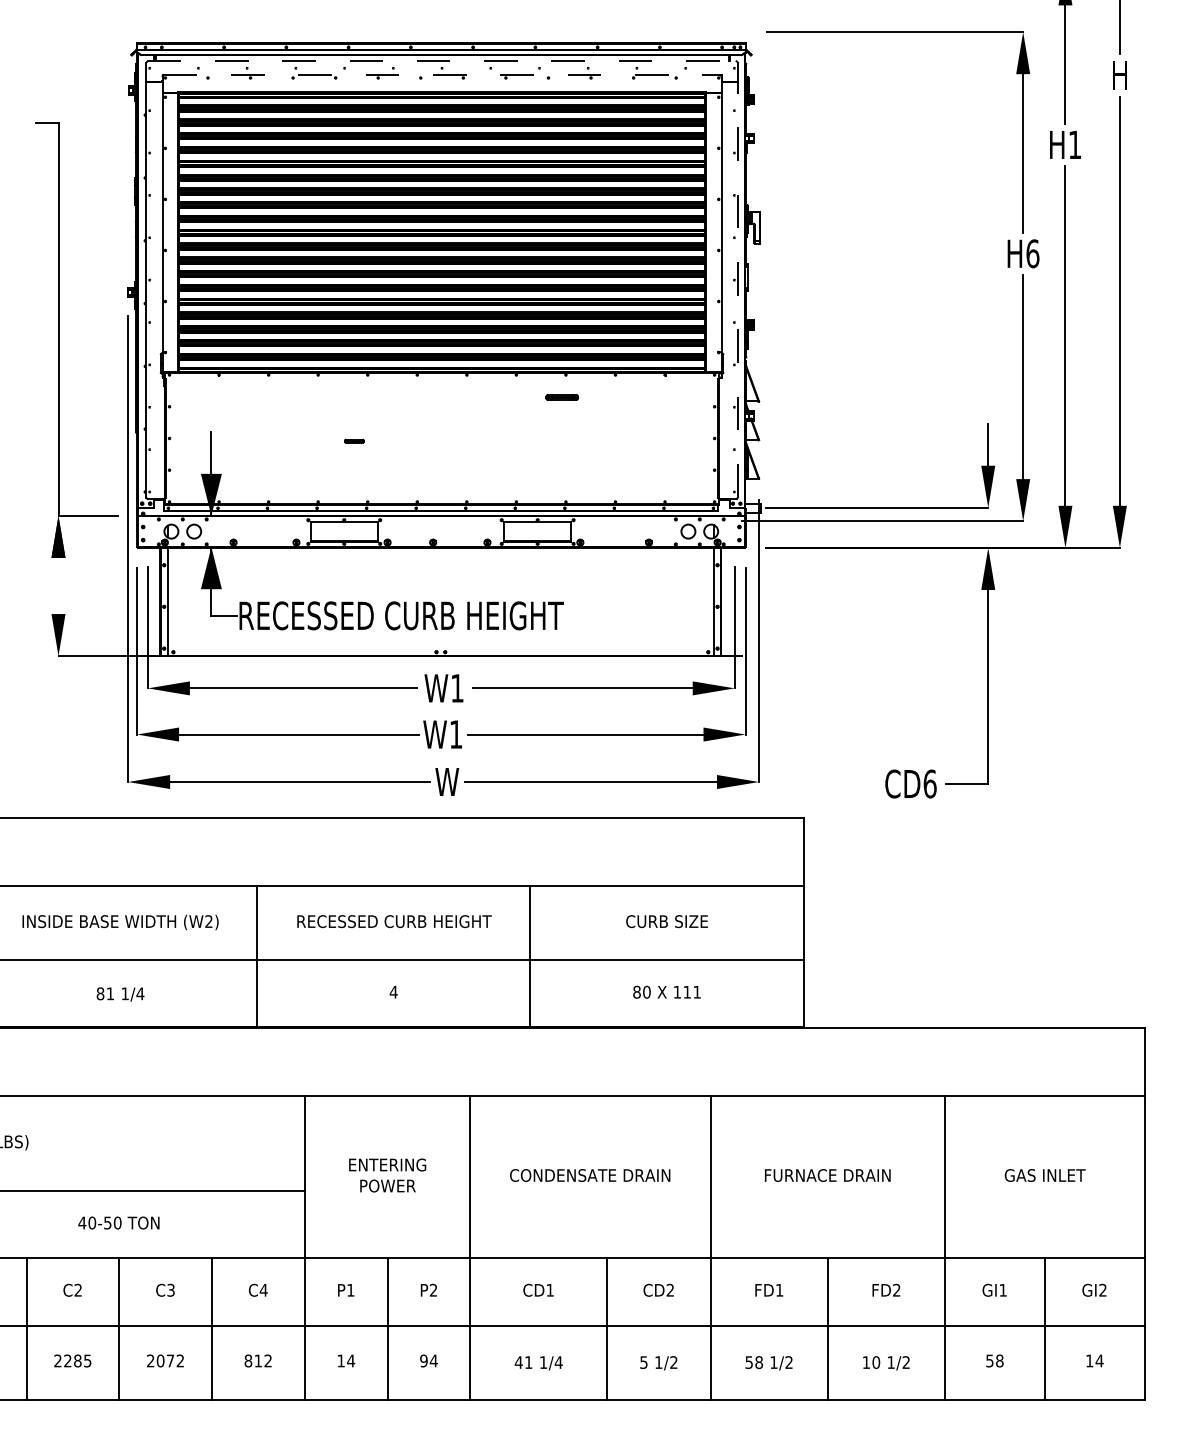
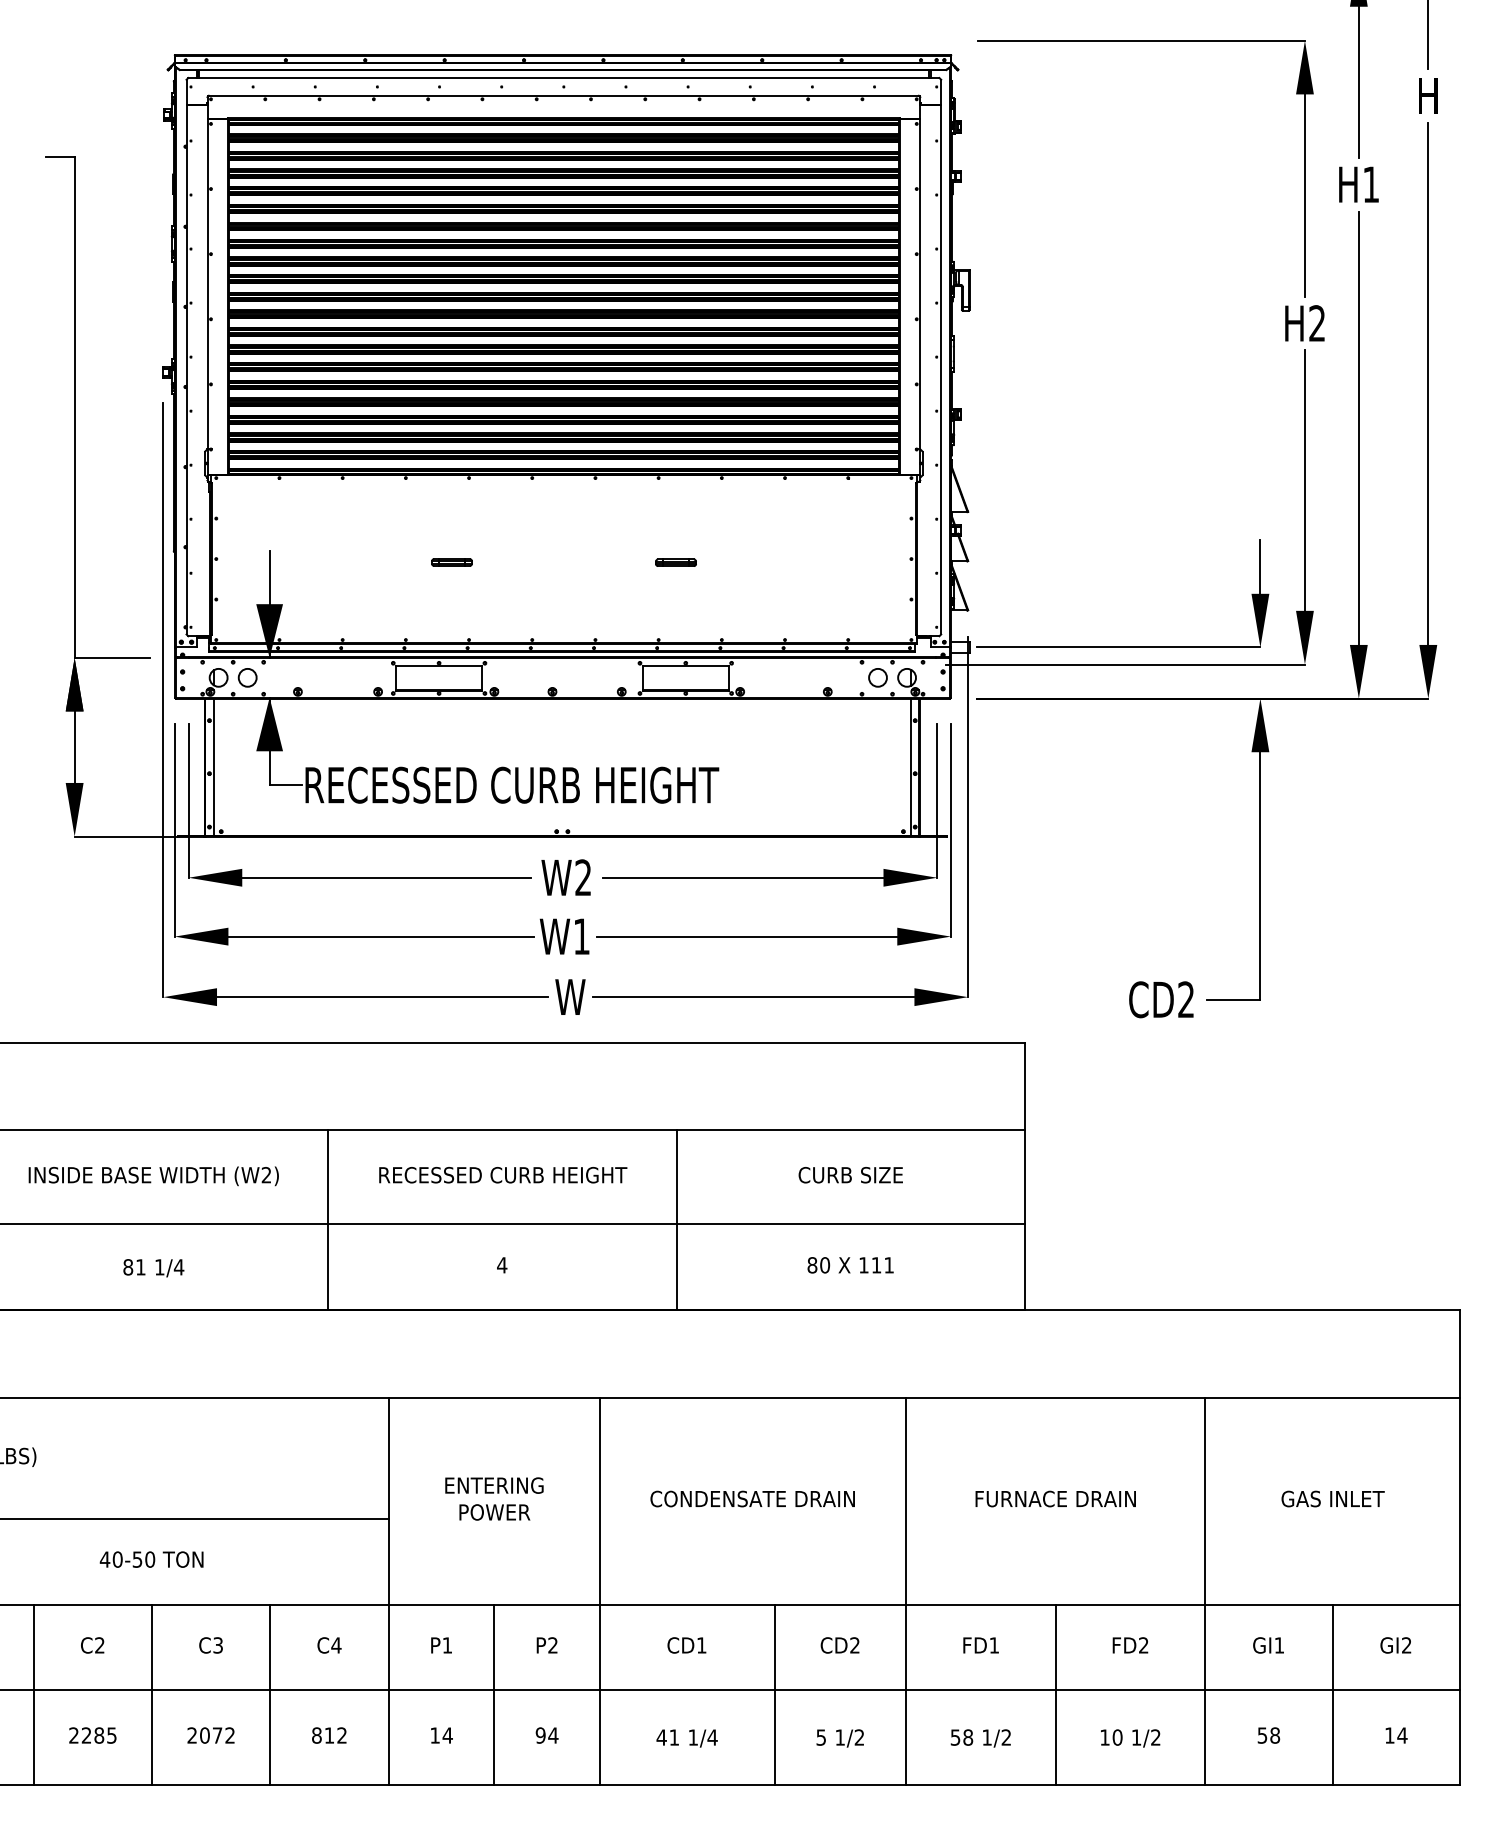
line: (441, 61) -> (563, 78), dashed -> solid
line: (441, 75) -> (563, 95), dashed -> solid
text: (1033, 253) -> (1317, 323), H6 -> H2
line: (738, 289) -> (941, 369), dashed -> solid
part: (561, 397) -> (675, 562), moved
part: (353, 441) -> (451, 562), size x1.67
line: (58, 585) -> (74, 746), added
text: (456, 688) -> (582, 877), W1 -> W2
text: (930, 783) -> (1186, 999), CD6 -> CD2

